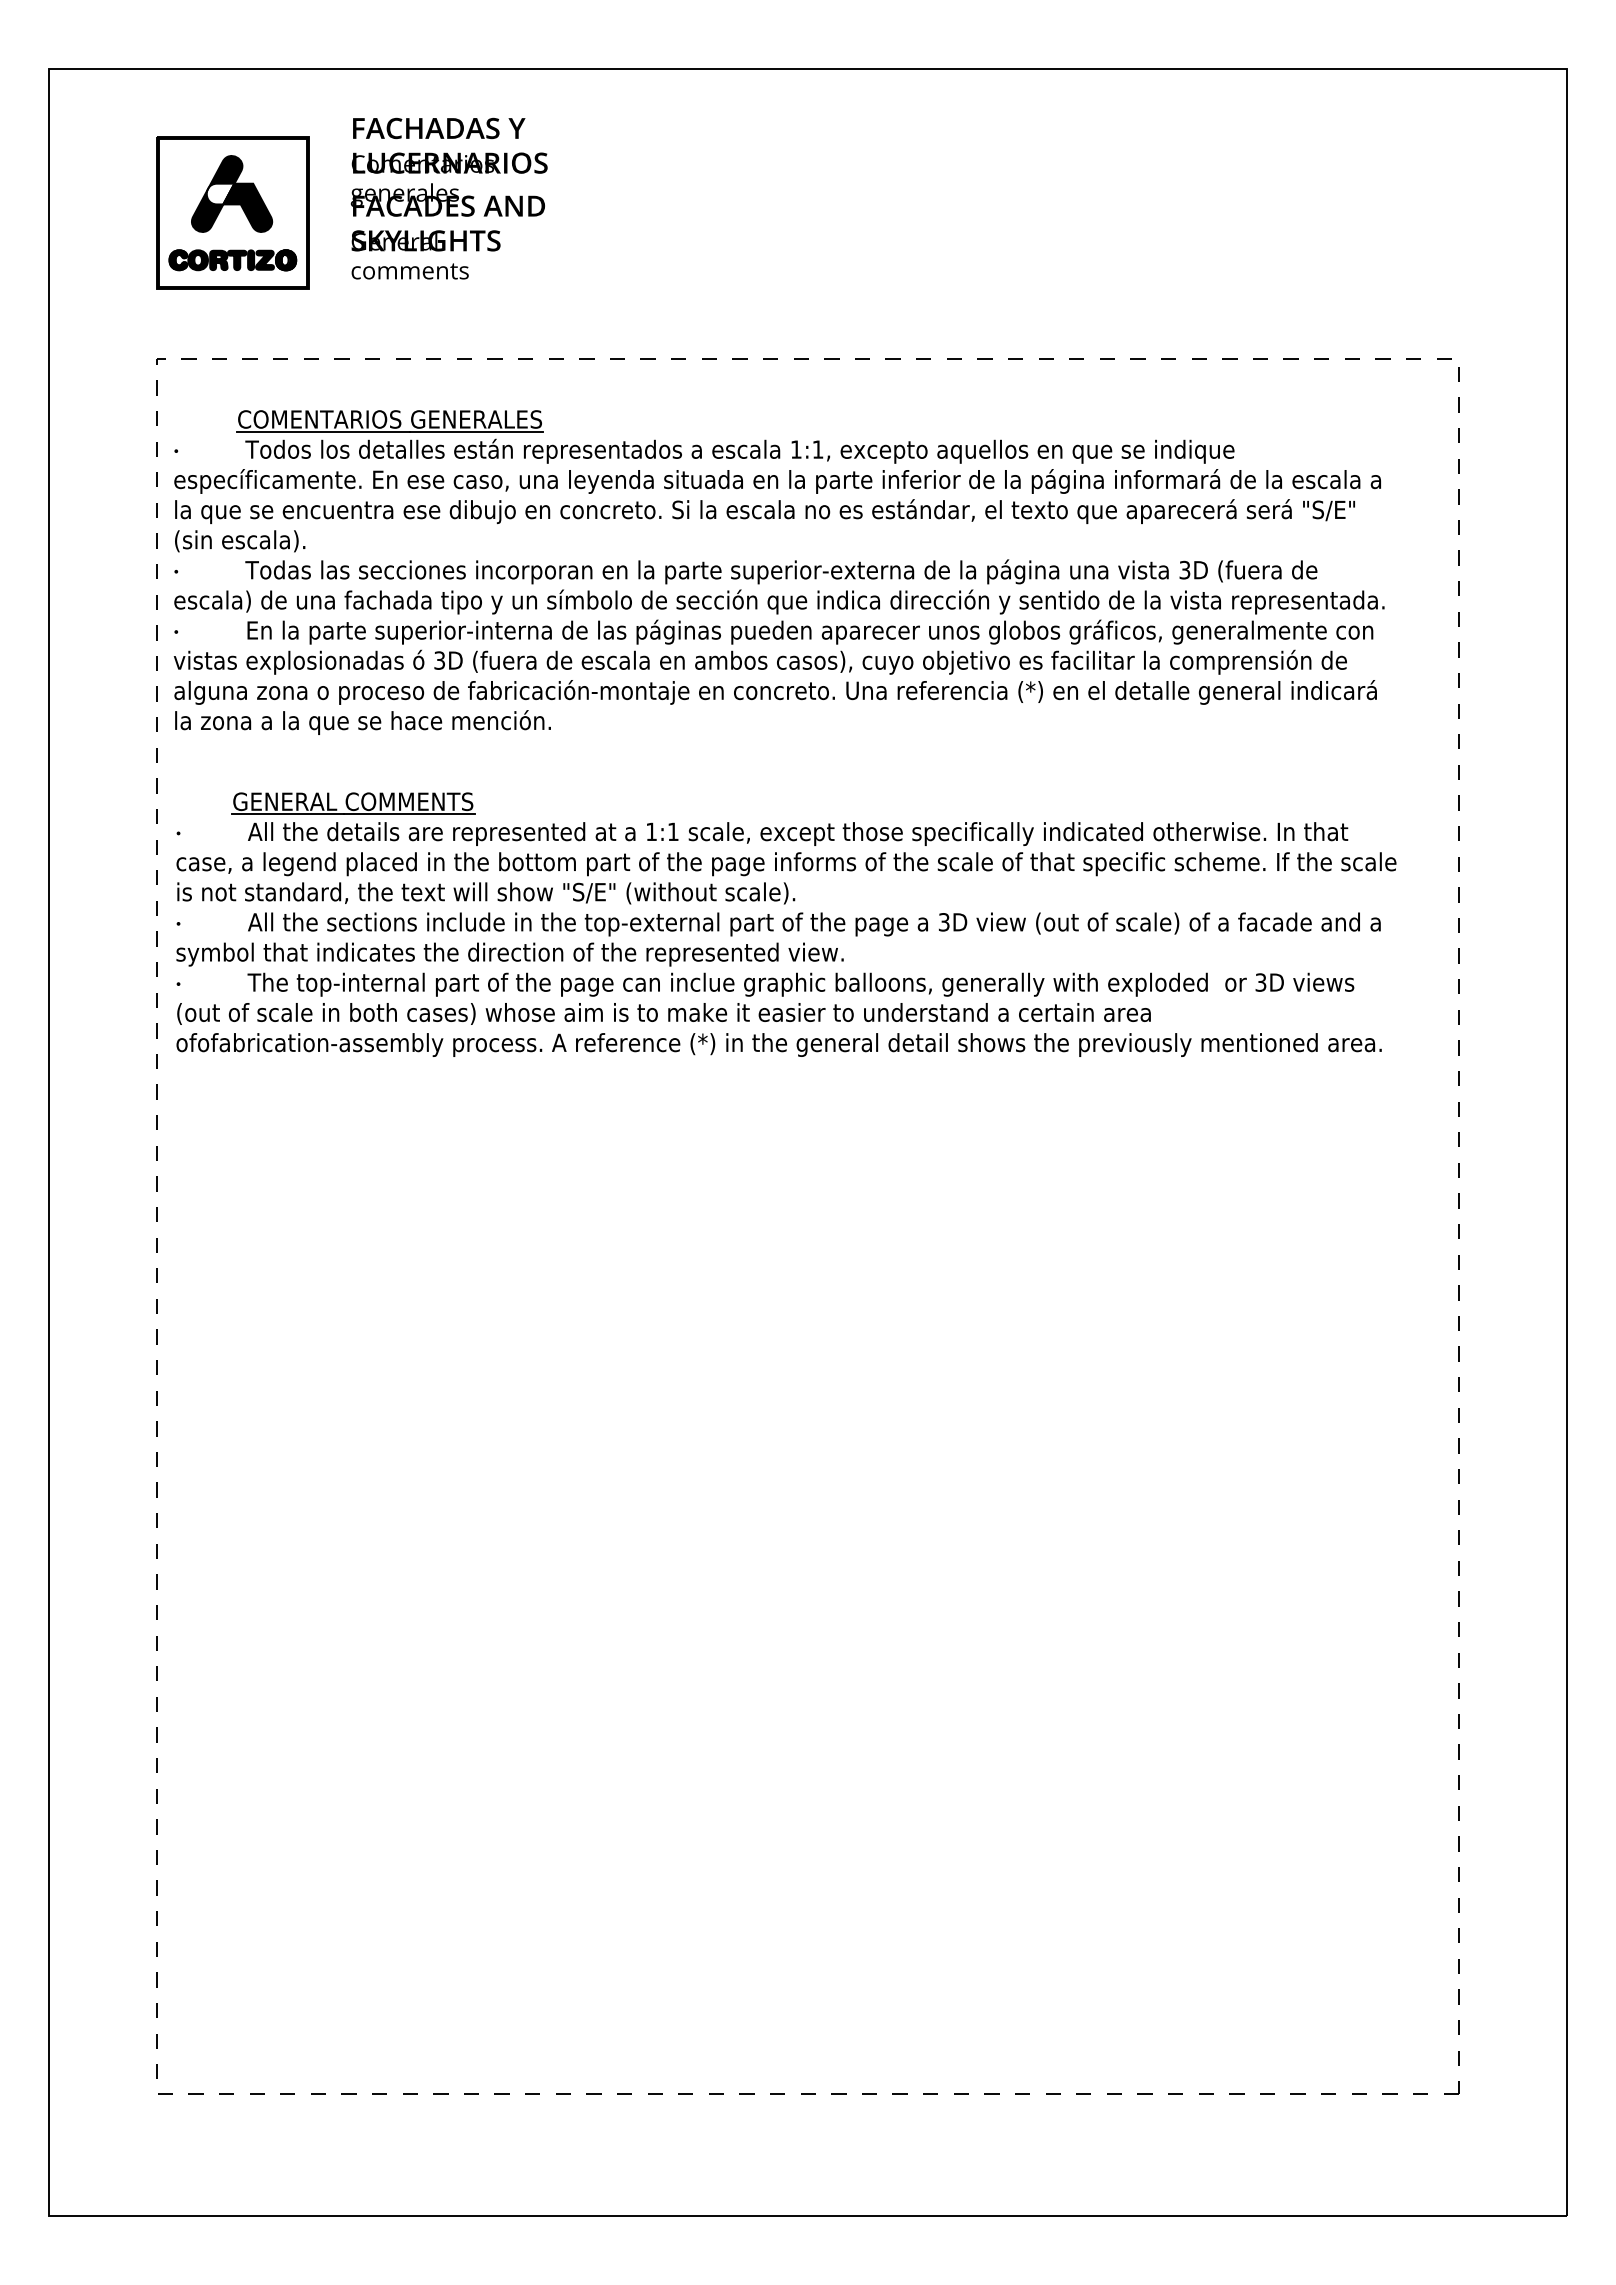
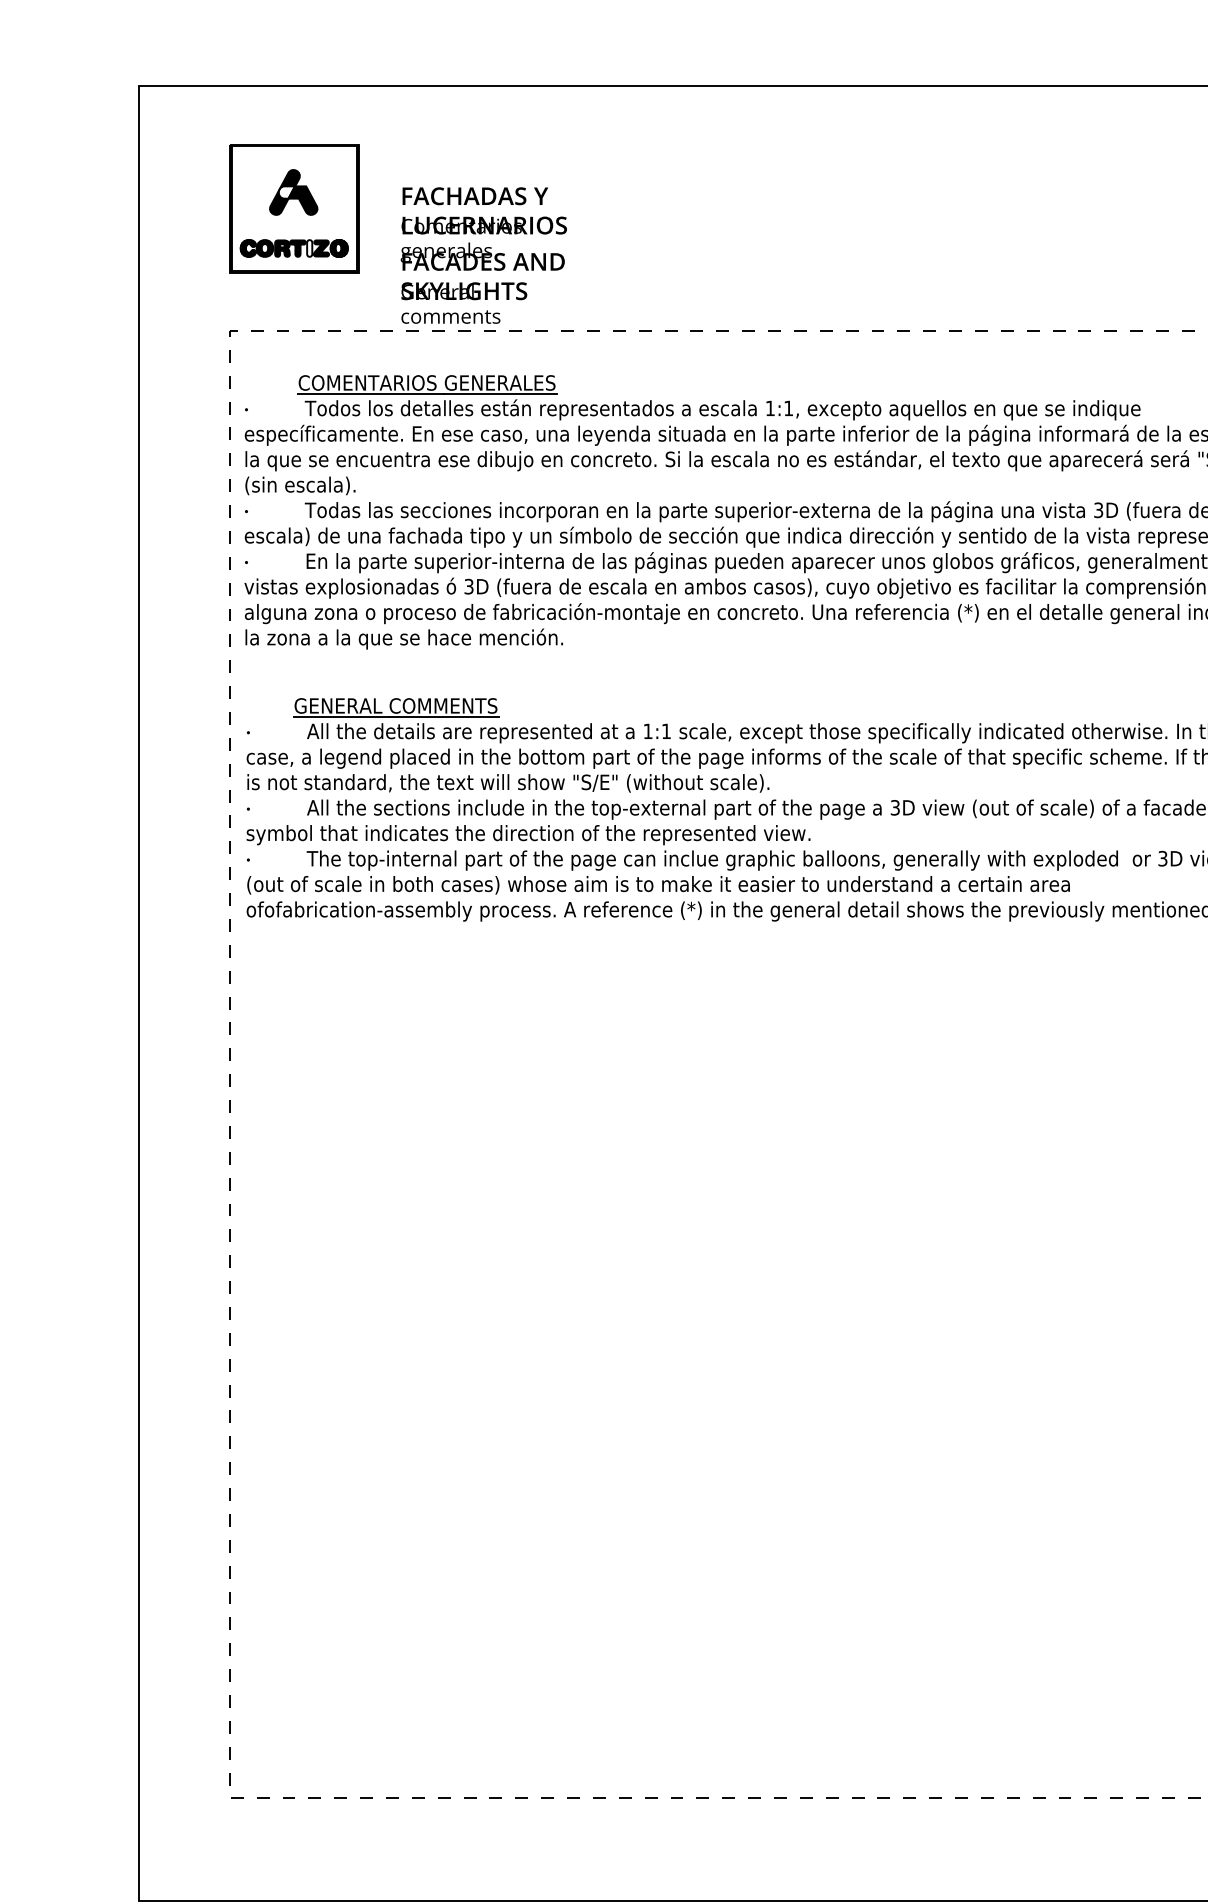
part: (232, 193) -> (293, 192), size x0.7
text: (448, 198) -> (483, 255), moved
fill: (251, 260) -> (310, 248), removed

